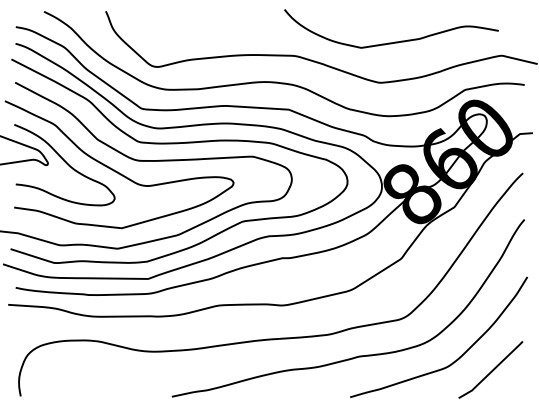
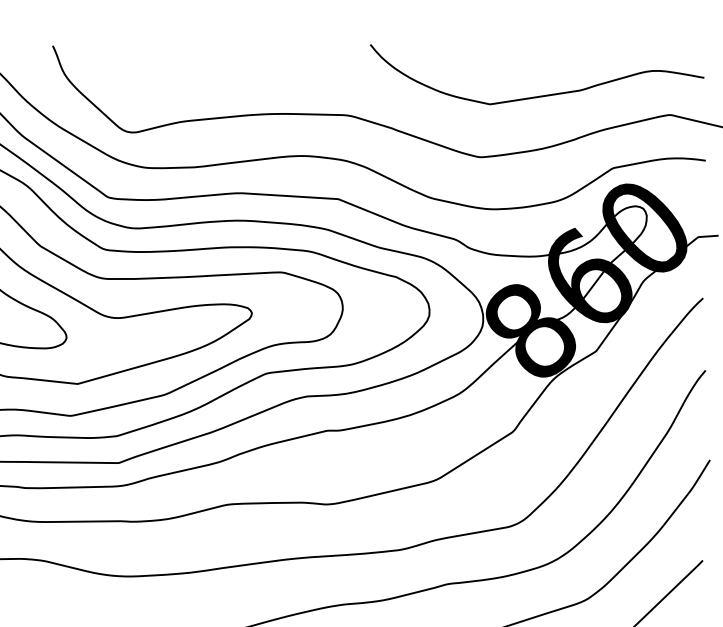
curve: (394, 41) -> (541, 94), moved

